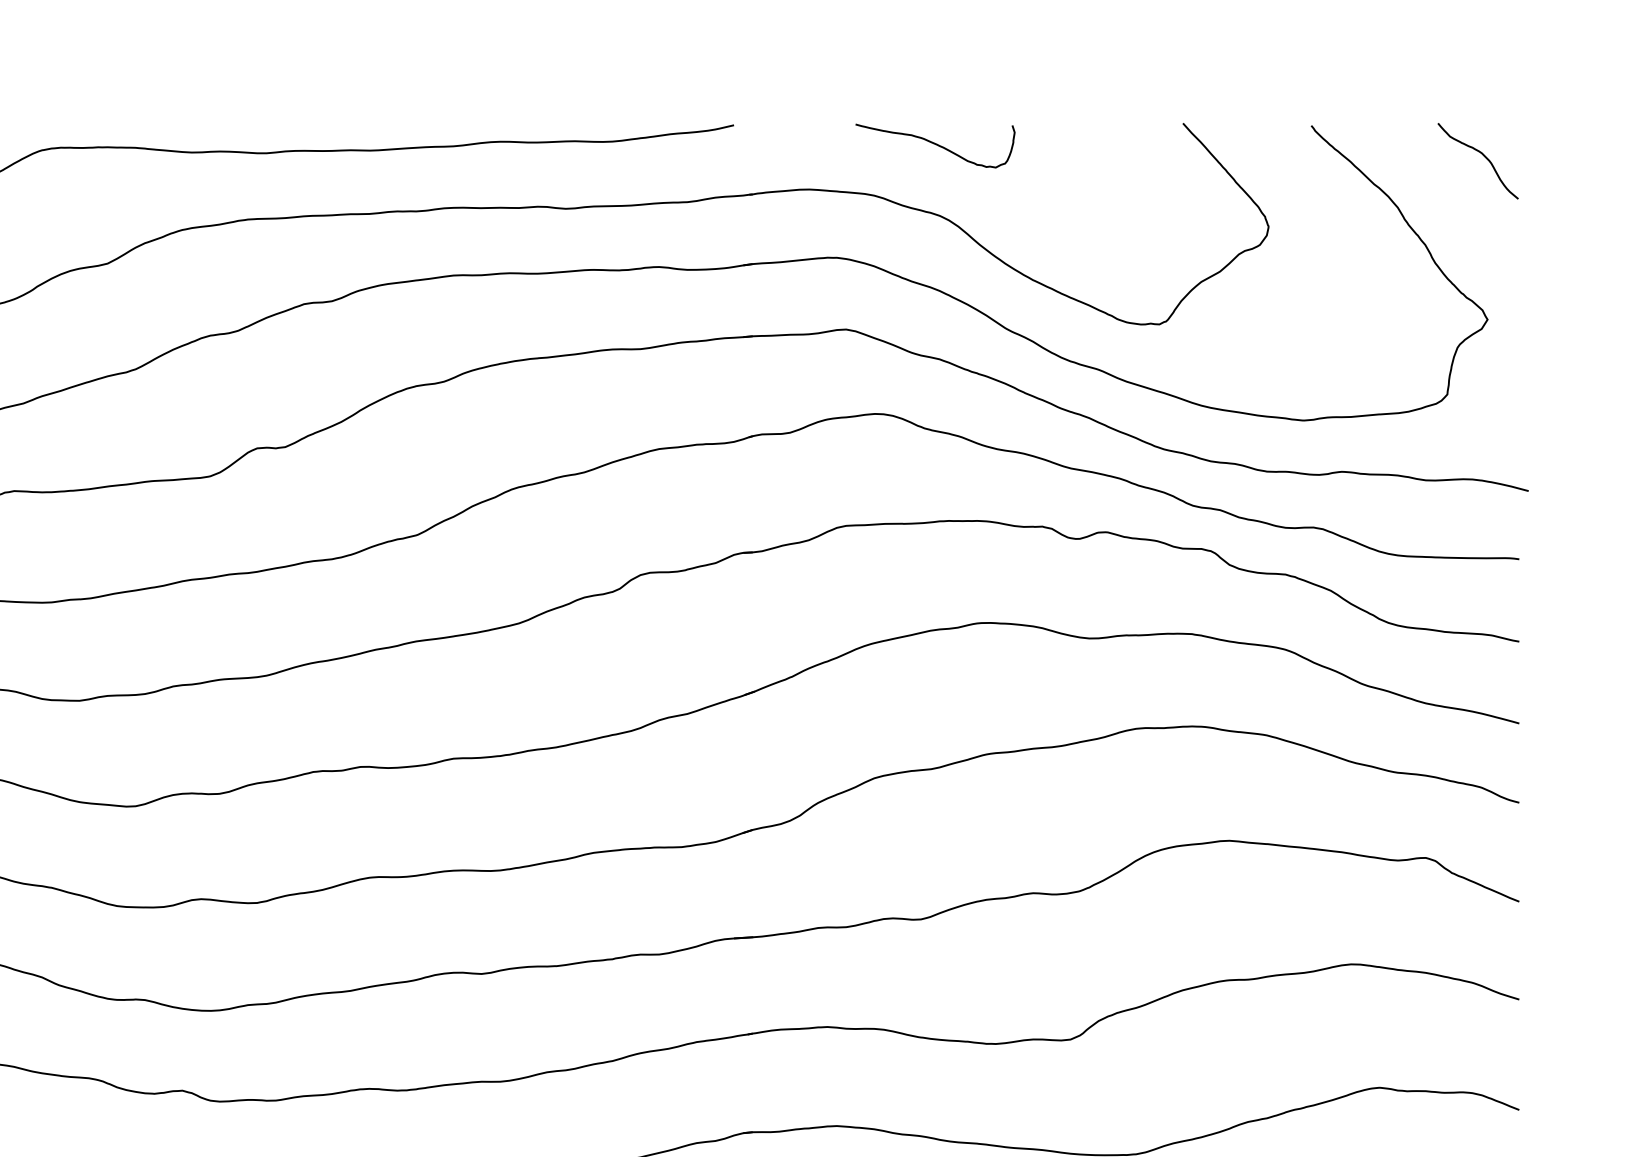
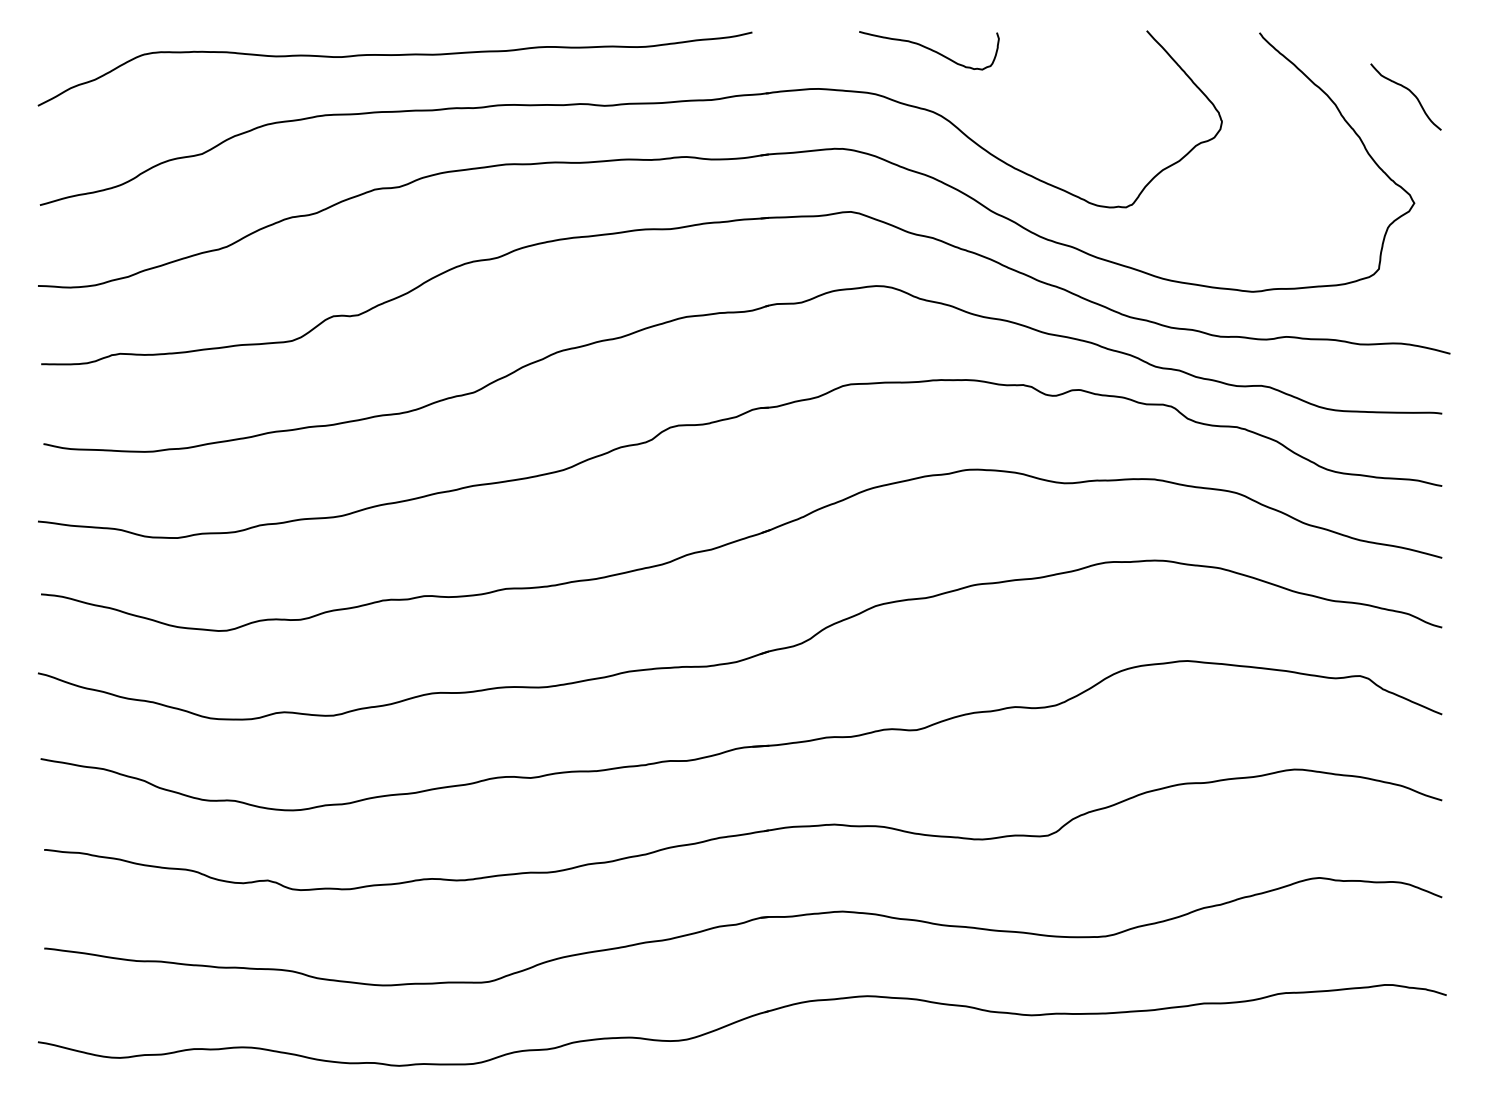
curve: (1482, 154) -> (1409, 91), moved

